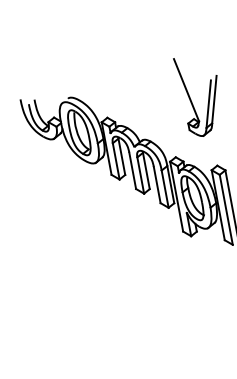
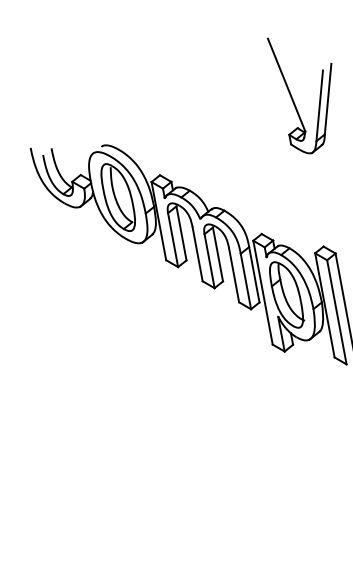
part: (195, 97) -> (300, 96), moved

